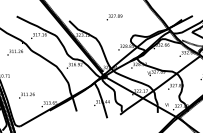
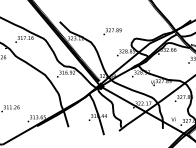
text: (114, 17) -> (112, 31), moved

